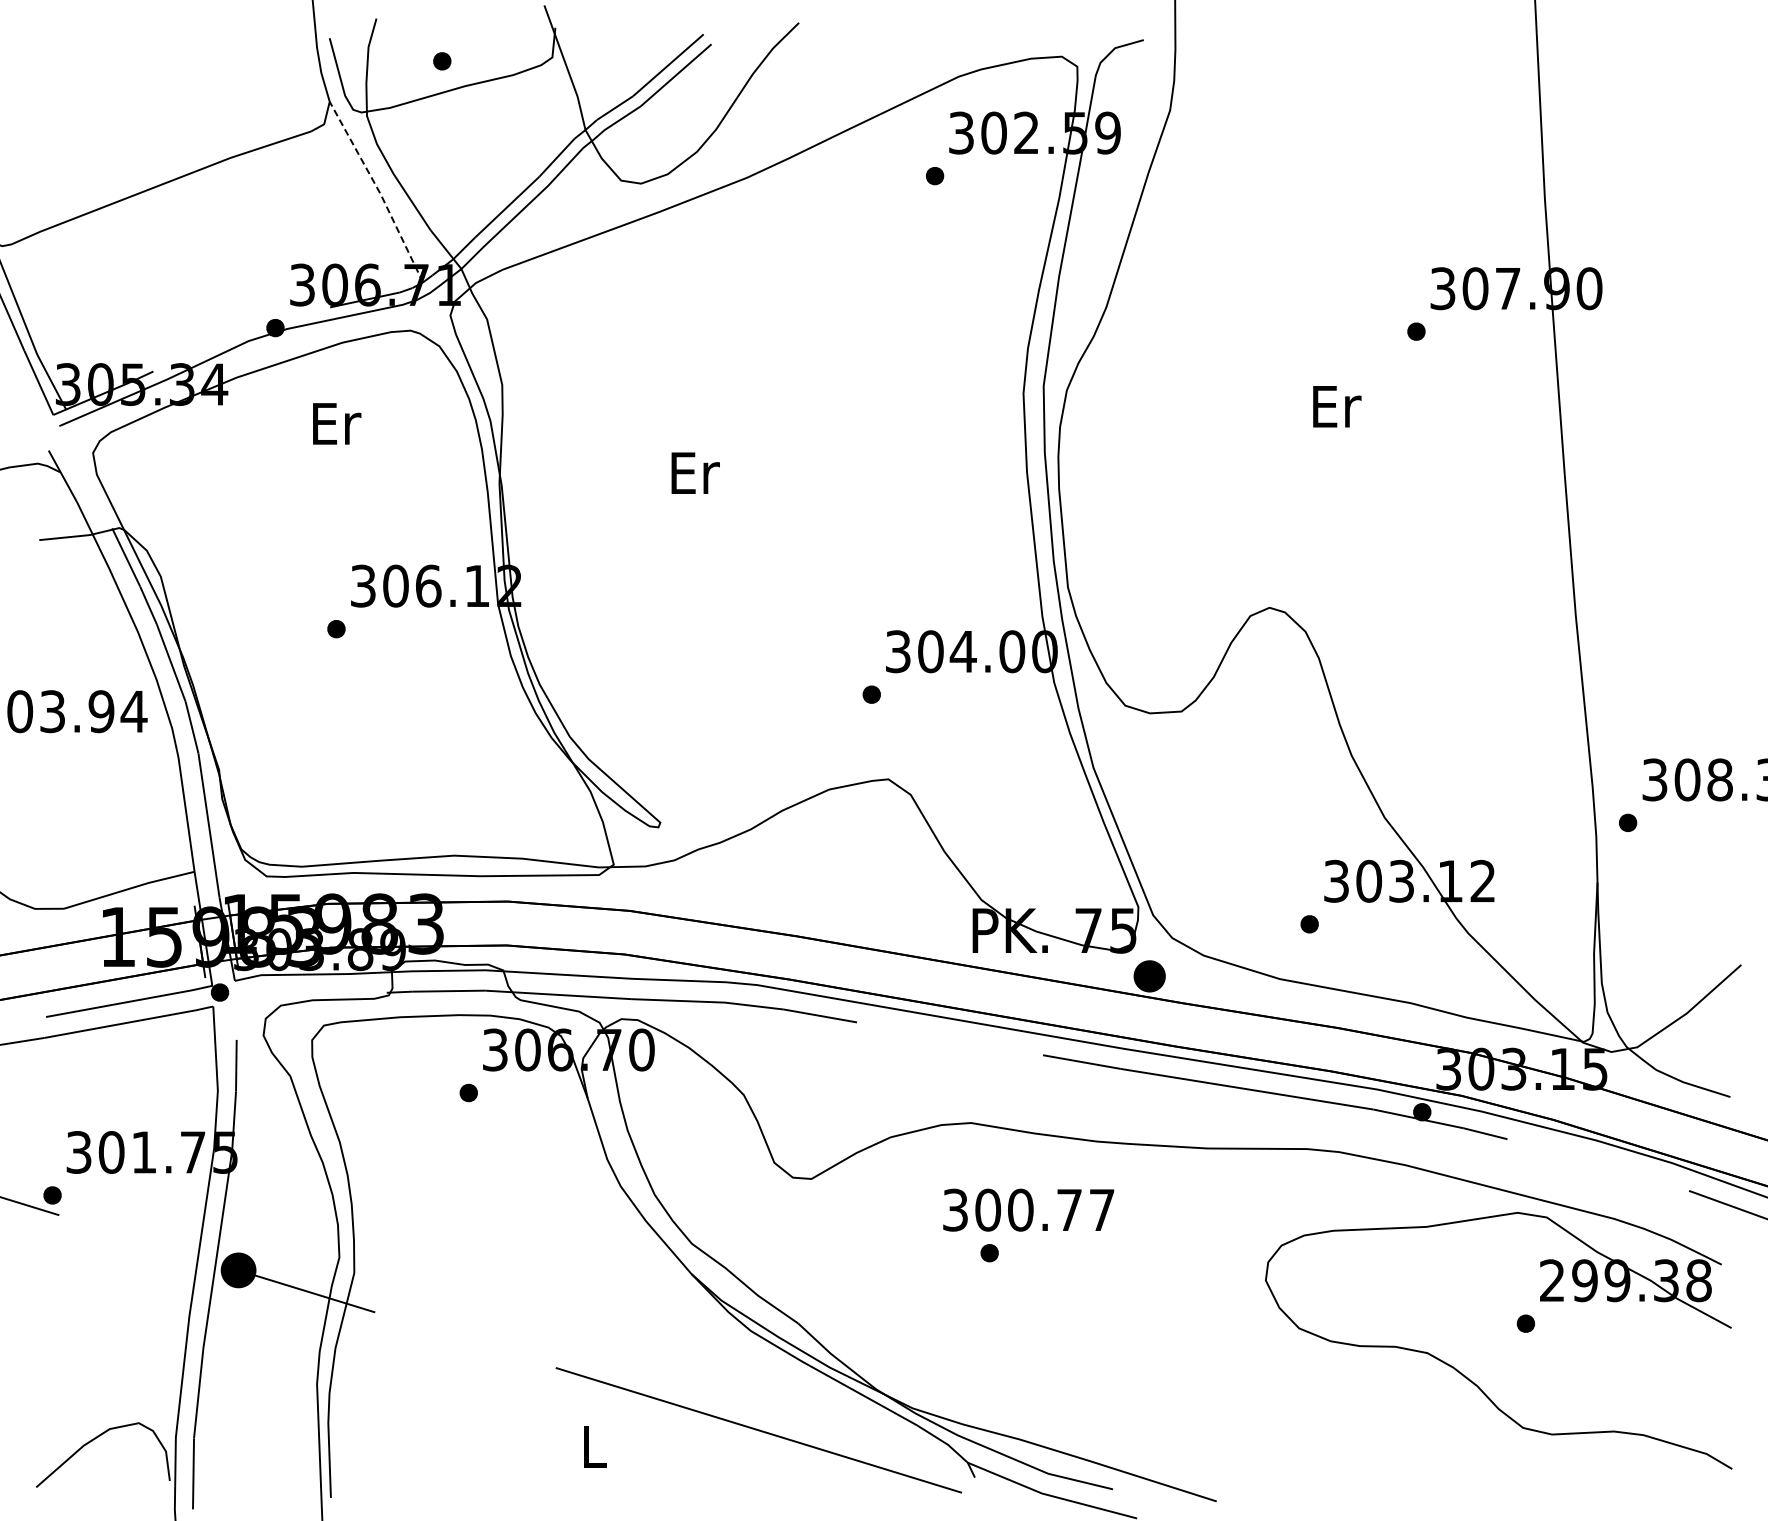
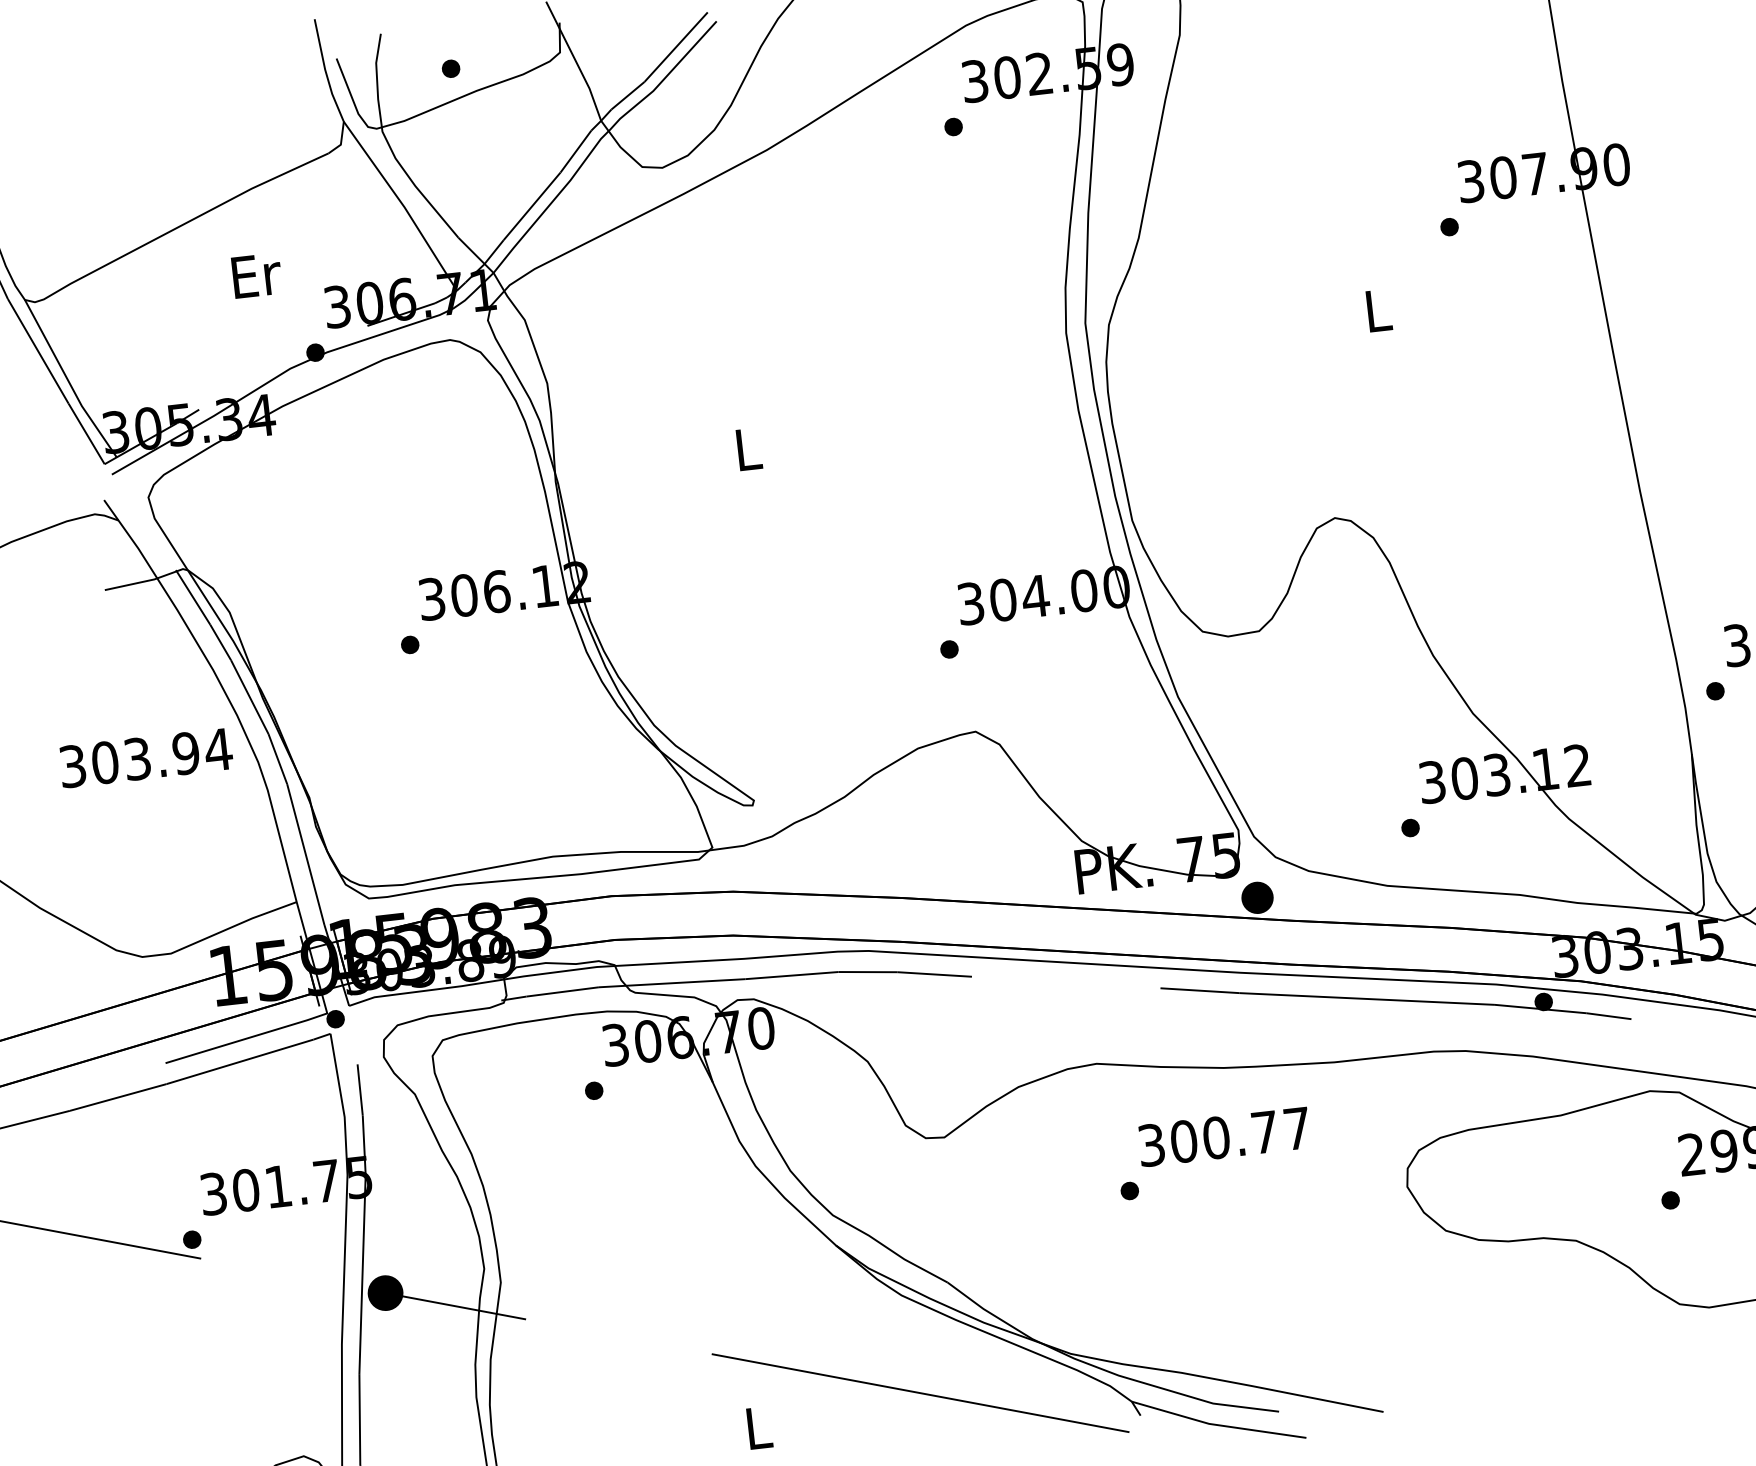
line: (379, 191) -> (403, 205), dashed -> solid
text: (1337, 406) -> (1379, 310), Er -> L
text: (337, 423) -> (257, 275), moved
text: (695, 472) -> (749, 448), Er -> L
text: (1028, 1209) -> (1224, 1136), moved

